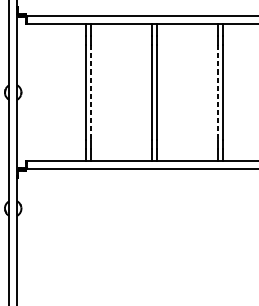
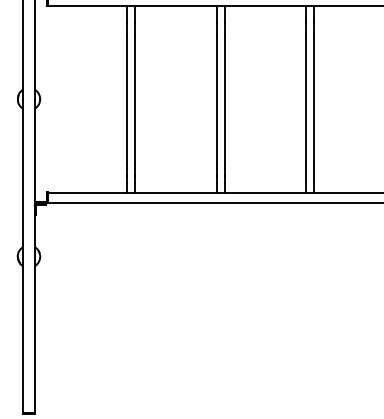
line: (91, 92) -> (135, 99), dashed -> solid
line: (217, 92) -> (306, 99), dashed -> solid

